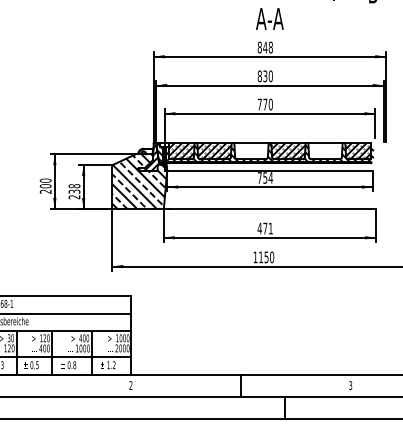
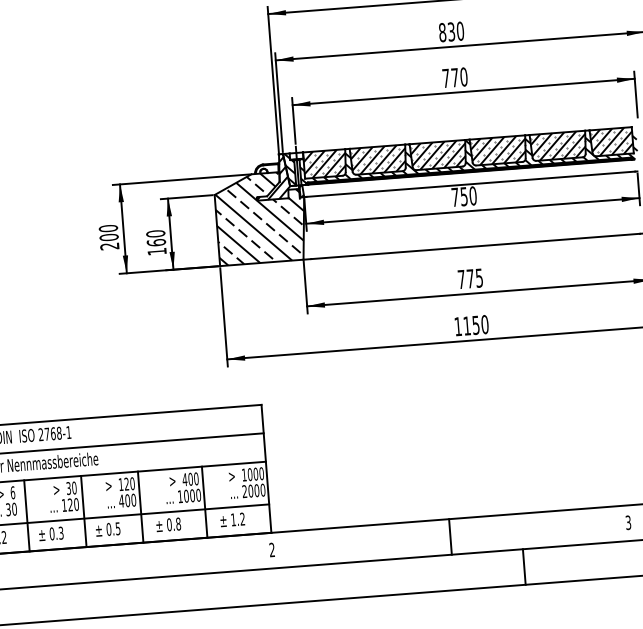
hatch: (251, 151) -> (438, 155), added
hatch: (325, 151) -> (558, 146), added
text: (270, 177) -> (472, 195), 754 -> 750
text: (74, 191) -> (156, 242), 238 -> 160
text: (264, 228) -> (469, 278), 471 -> 775

